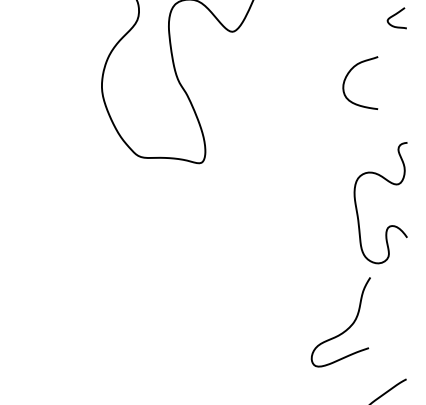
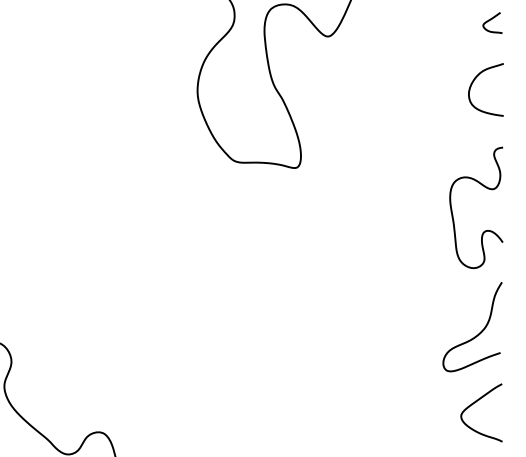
curve: (348, 74) -> (474, 81), moved
curve: (346, 328) -> (478, 333), moved

